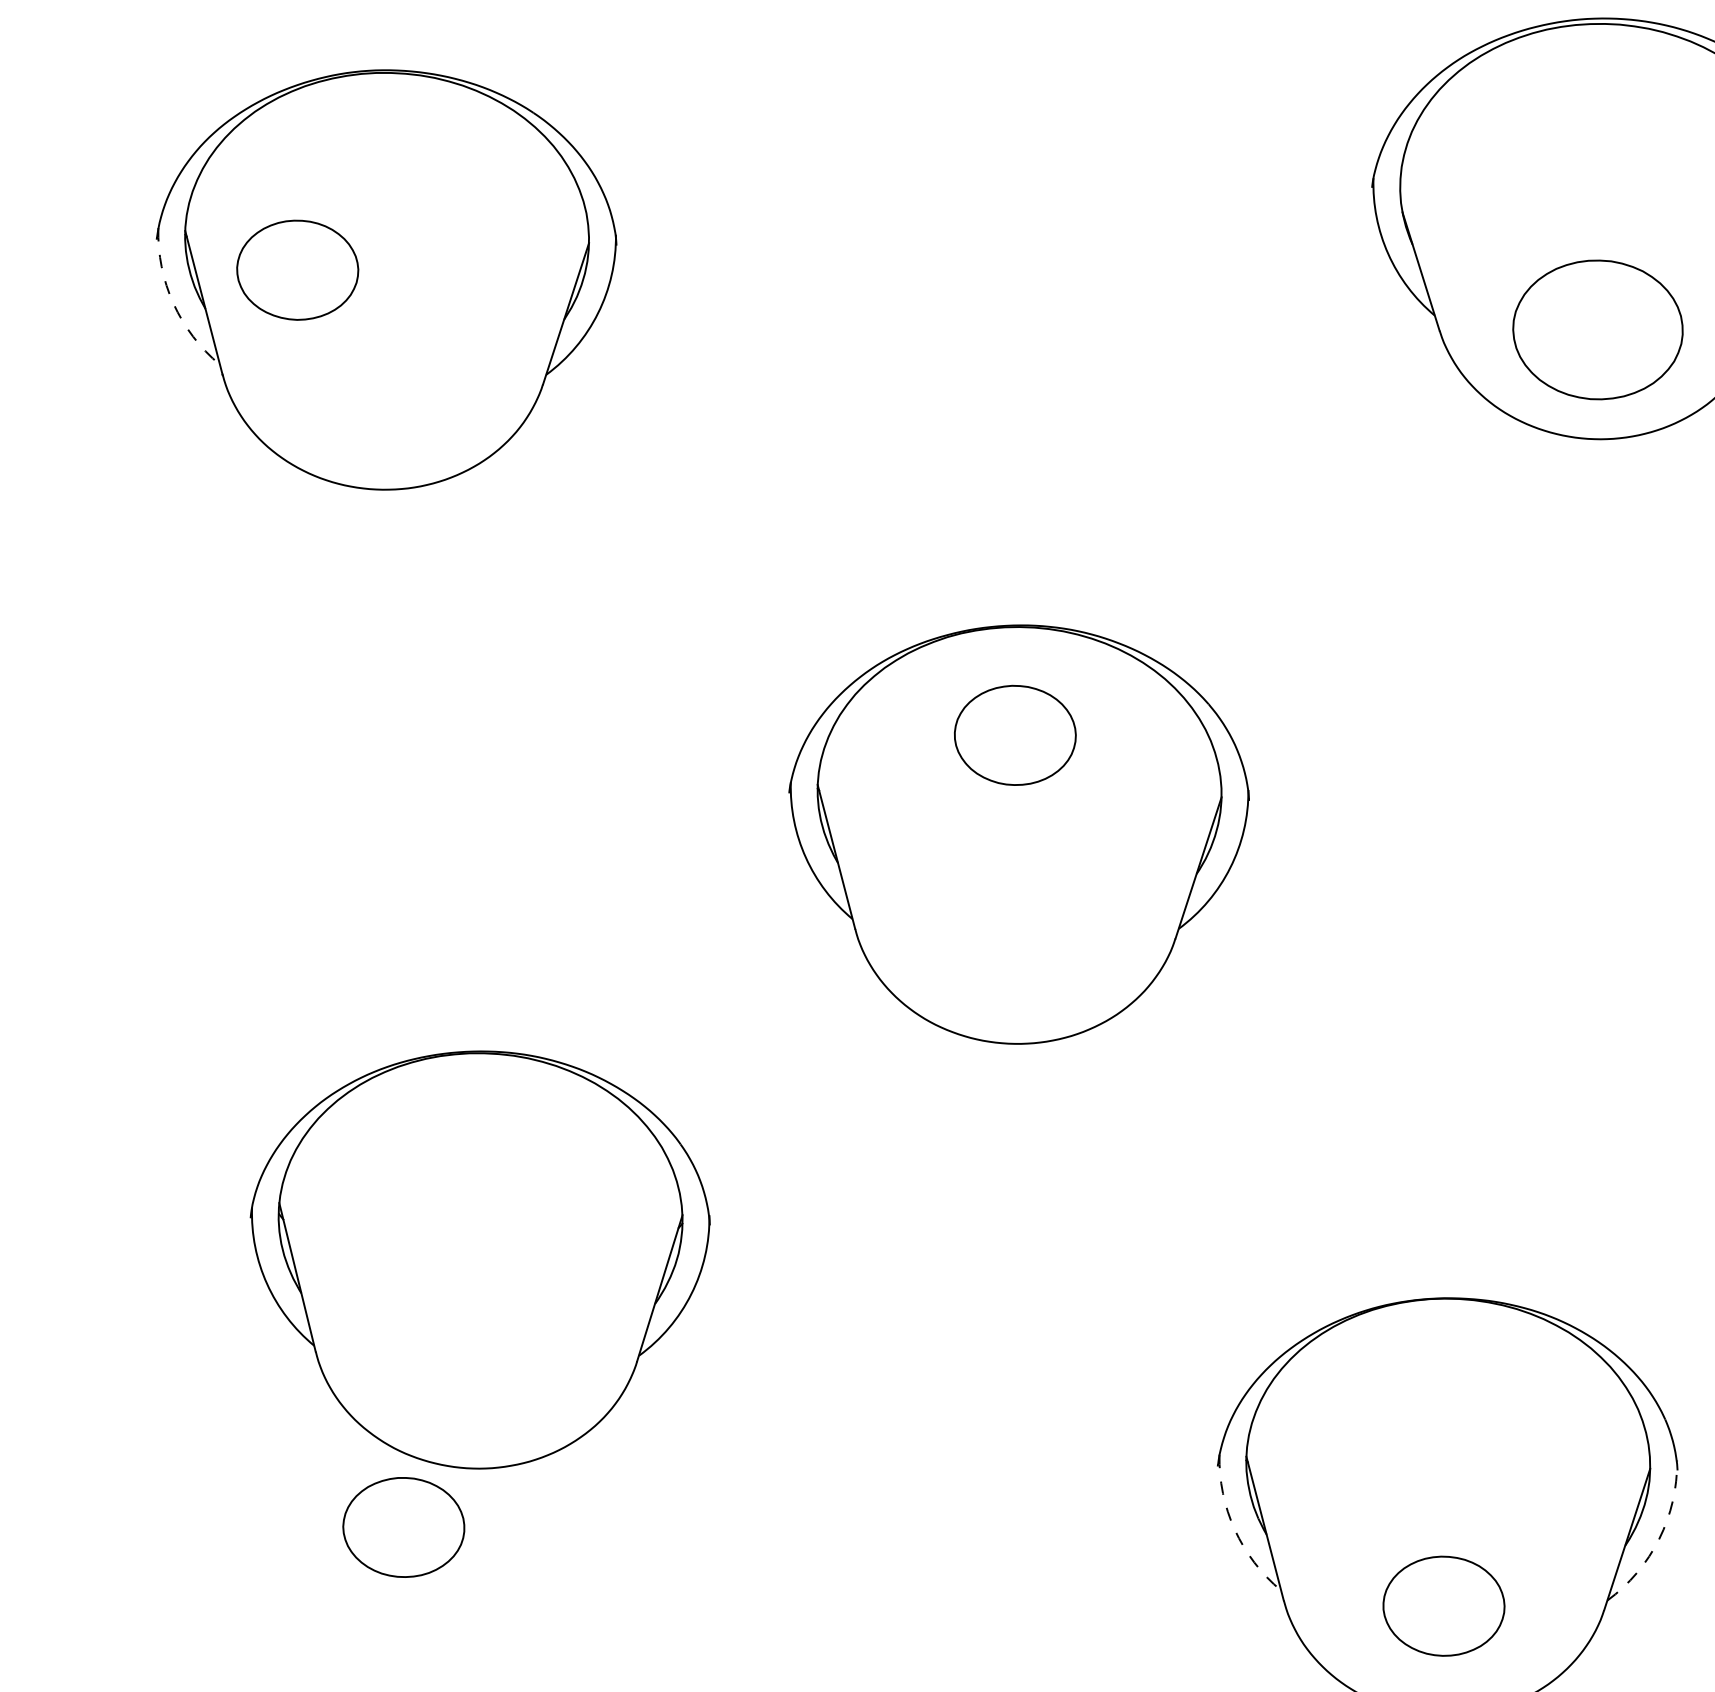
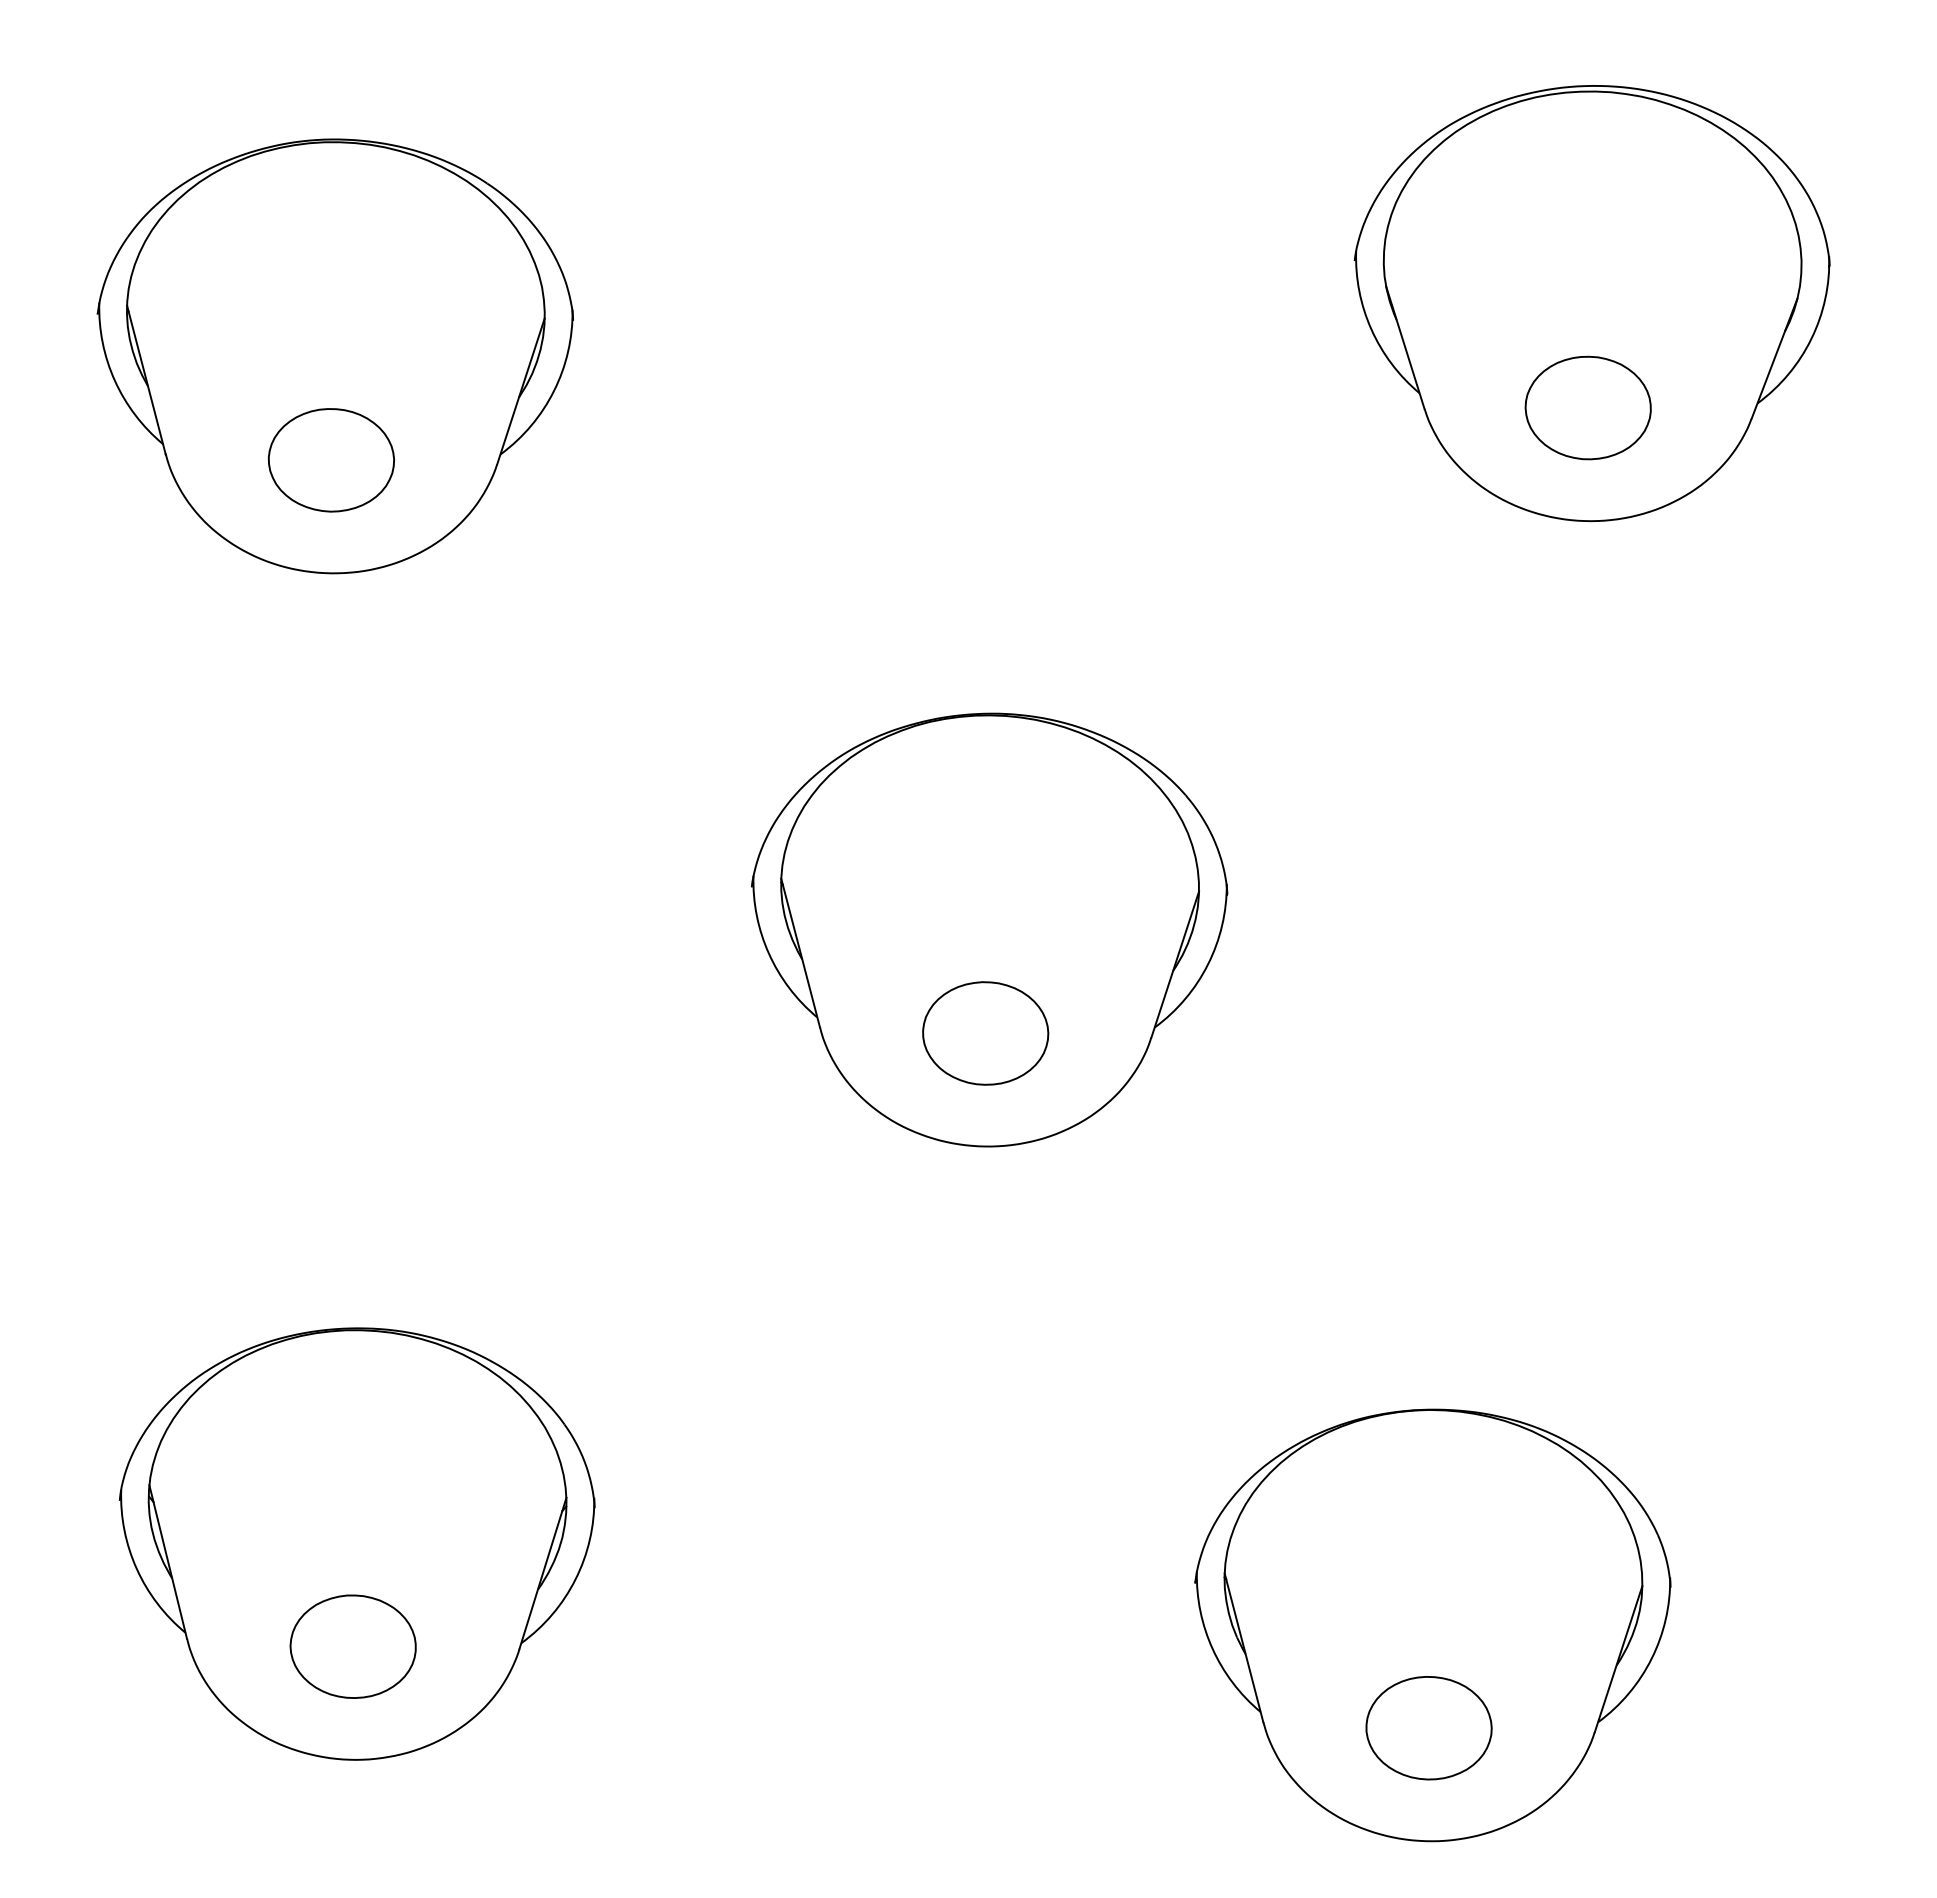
part: (296, 270) -> (330, 460), moved
arc: (173, 303) -> (114, 380), dashed -> solid
part: (1597, 329) -> (1587, 407), size x0.71
part: (1015, 735) -> (985, 1033), moved
part: (479, 1259) -> (356, 1543), moved
arc: (1234, 1530) -> (1212, 1649), dashed -> solid
arc: (1659, 1538) -> (1651, 1658), dashed -> solid

